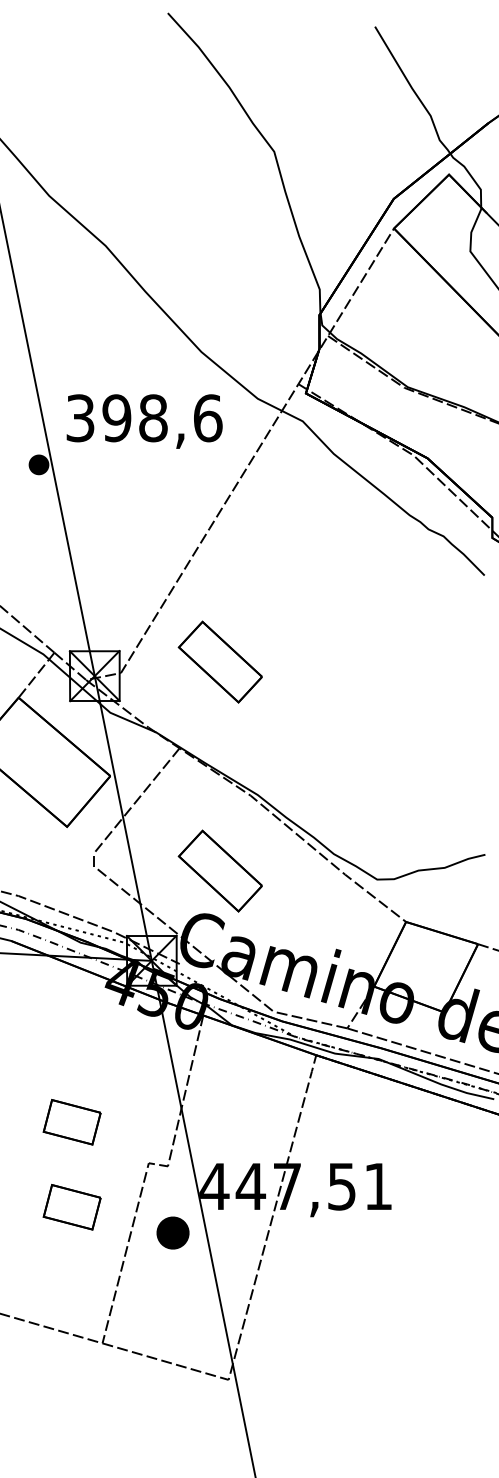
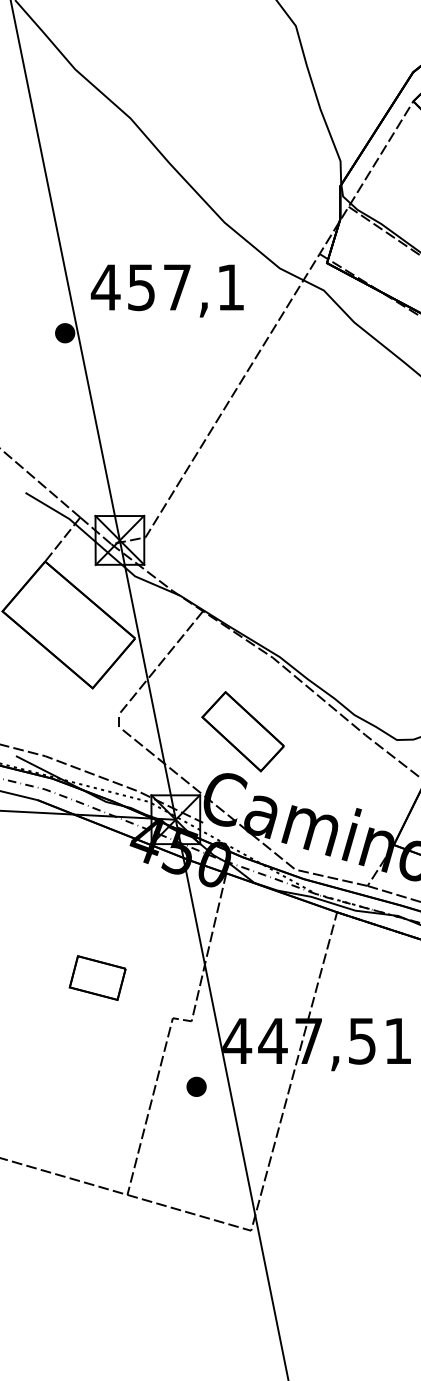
text: (143, 418) -> (167, 287), 398,6 -> 457,1
part: (219, 661) -> (242, 526), removed
part: (71, 1207) -> (97, 1061), removed
part: (172, 1233) -> (196, 1087), size x0.62

